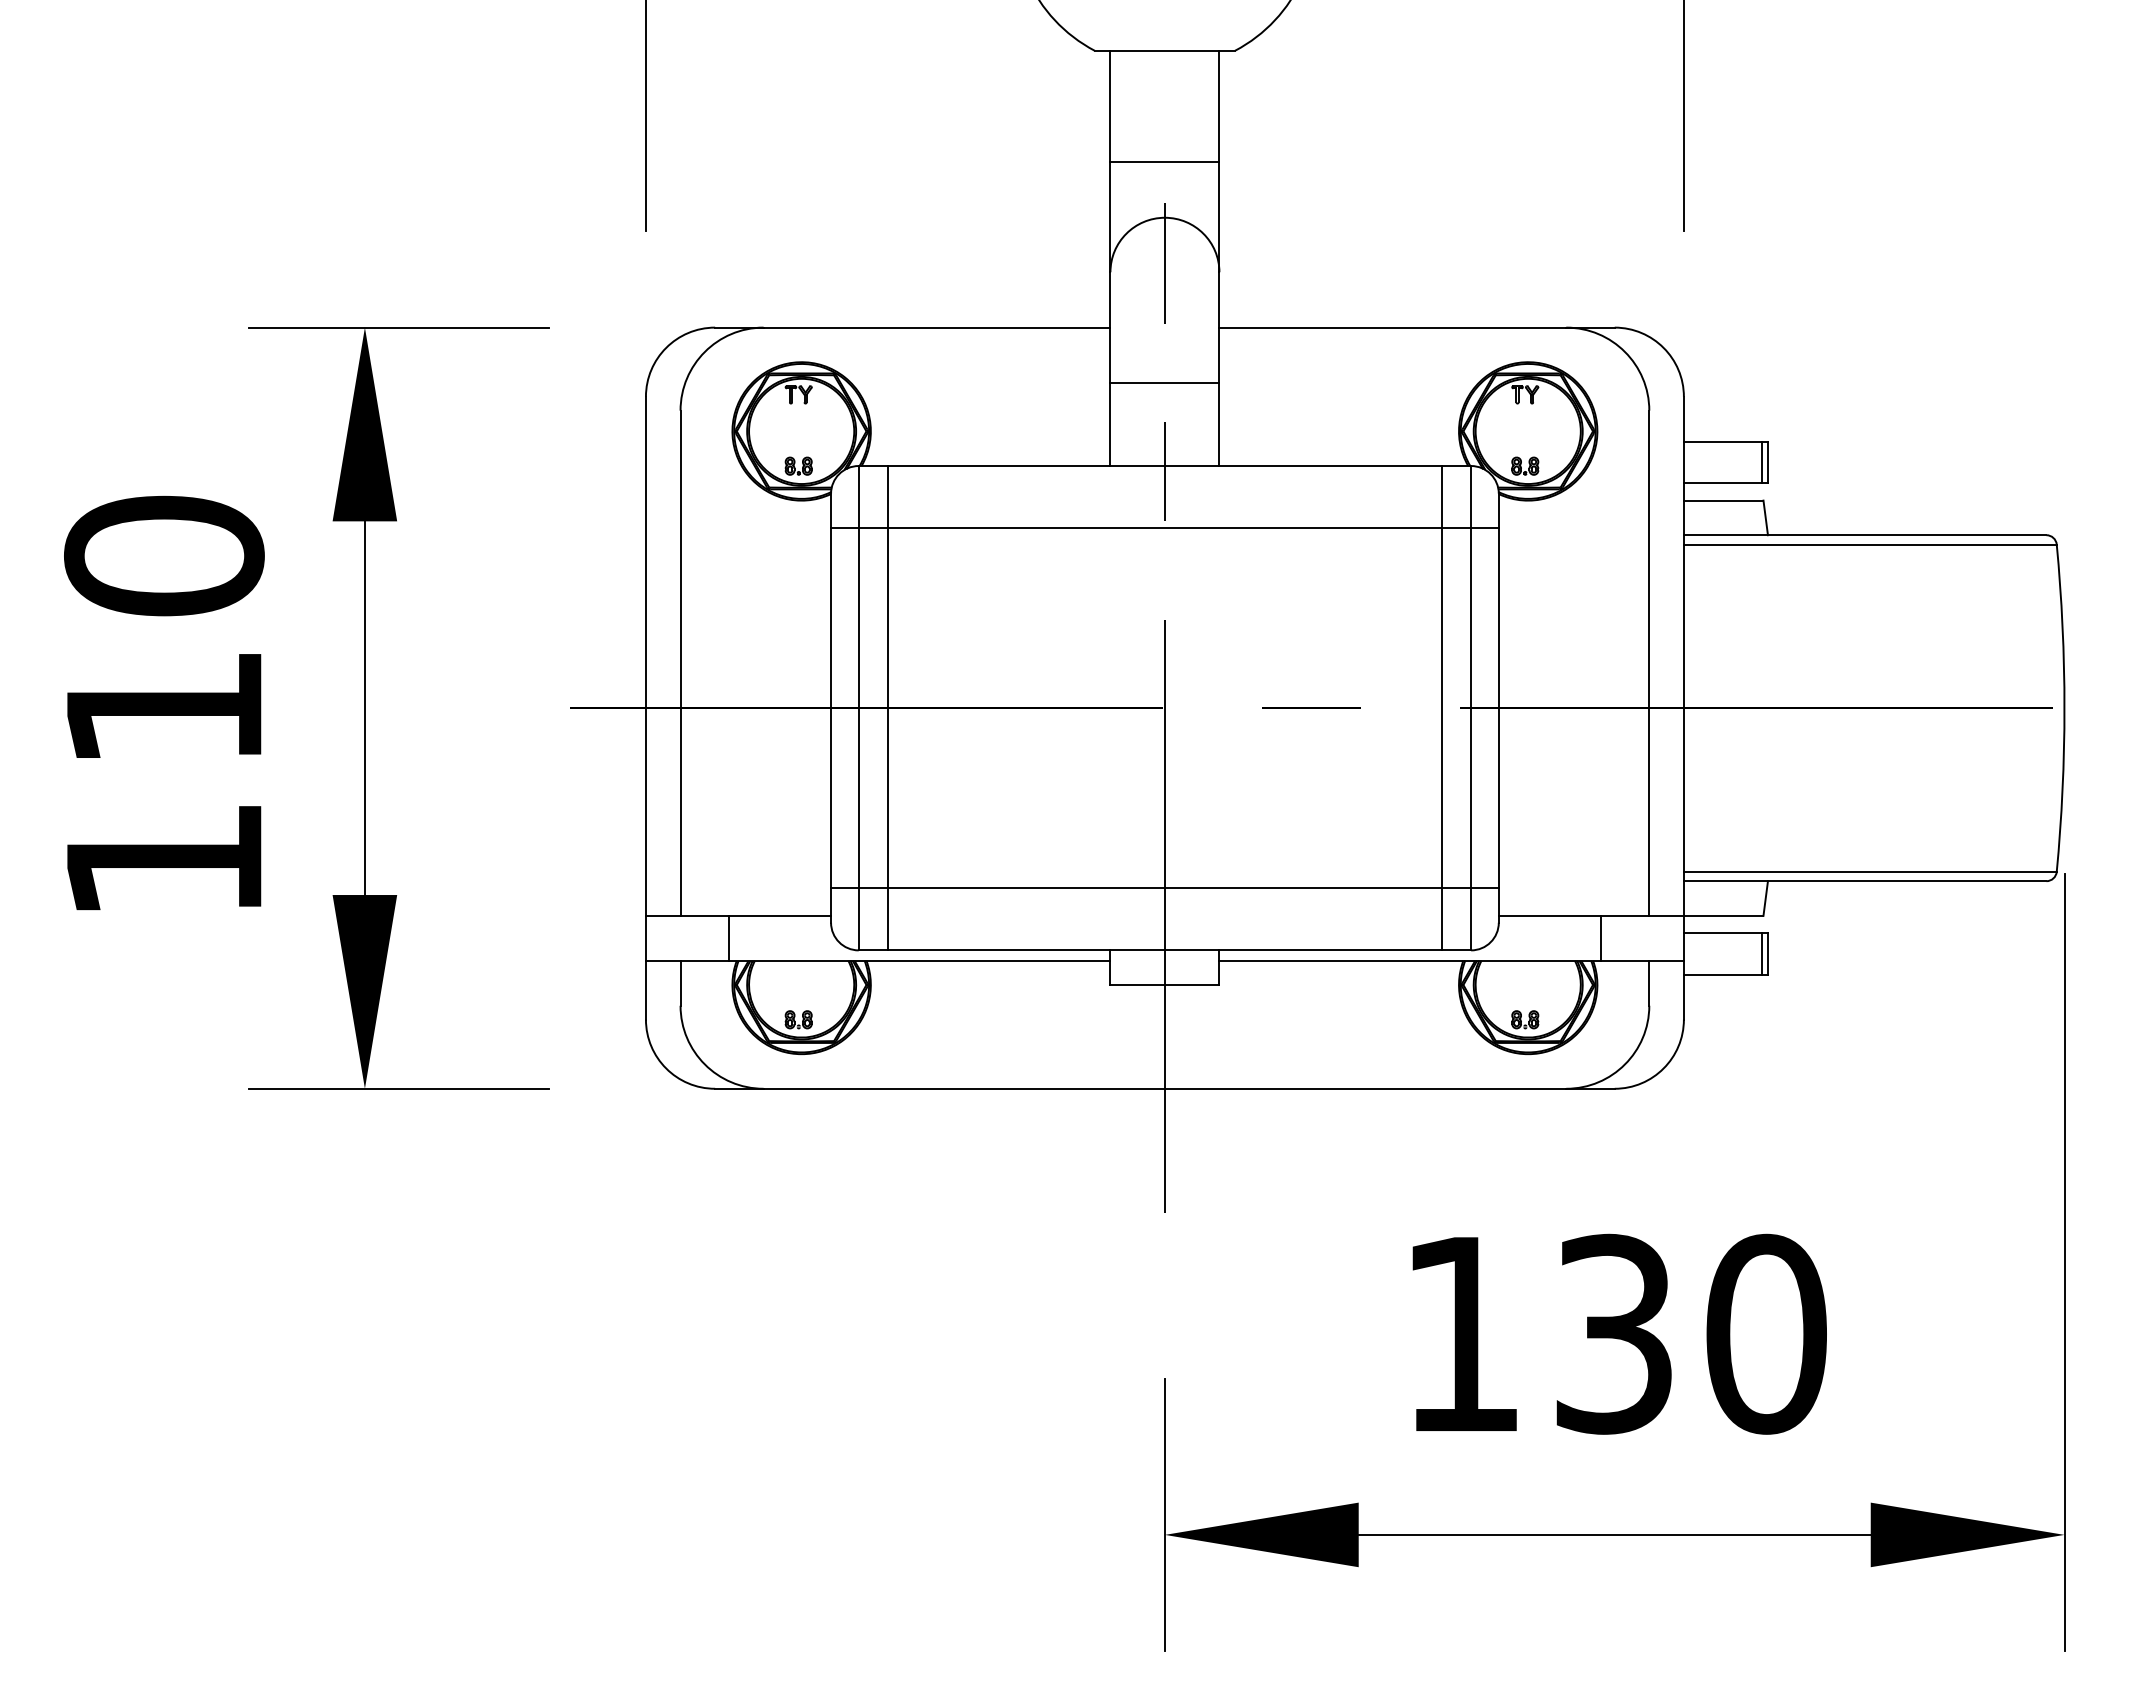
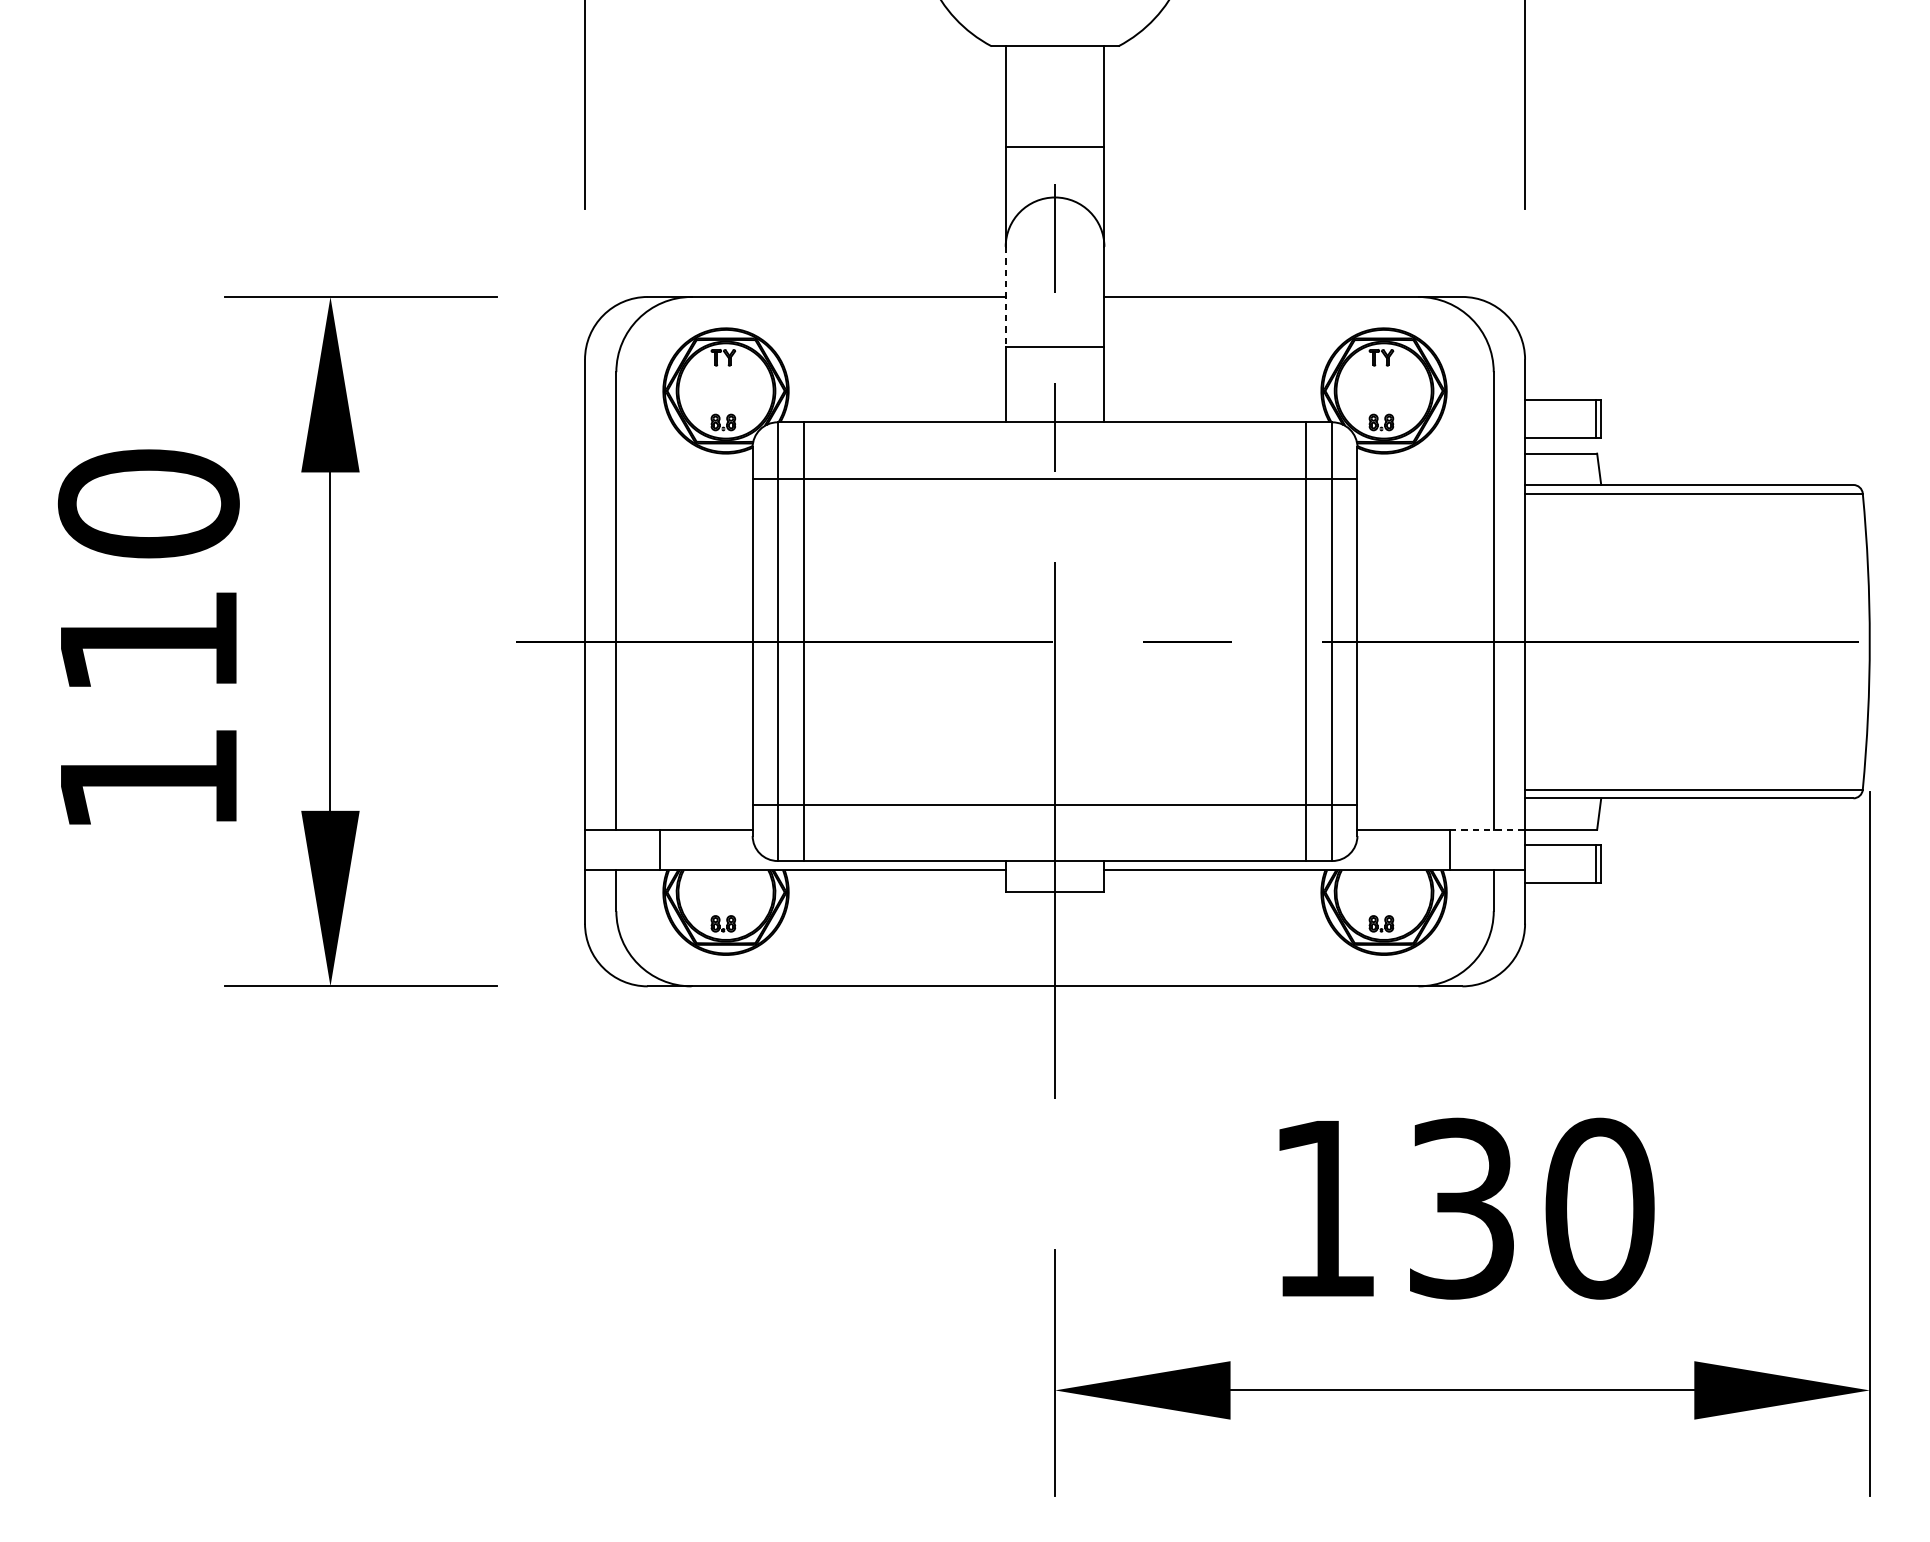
line: (1110, 328) -> (1005, 297), solid -> dashed
line: (1642, 915) -> (1487, 829), solid -> dashed

